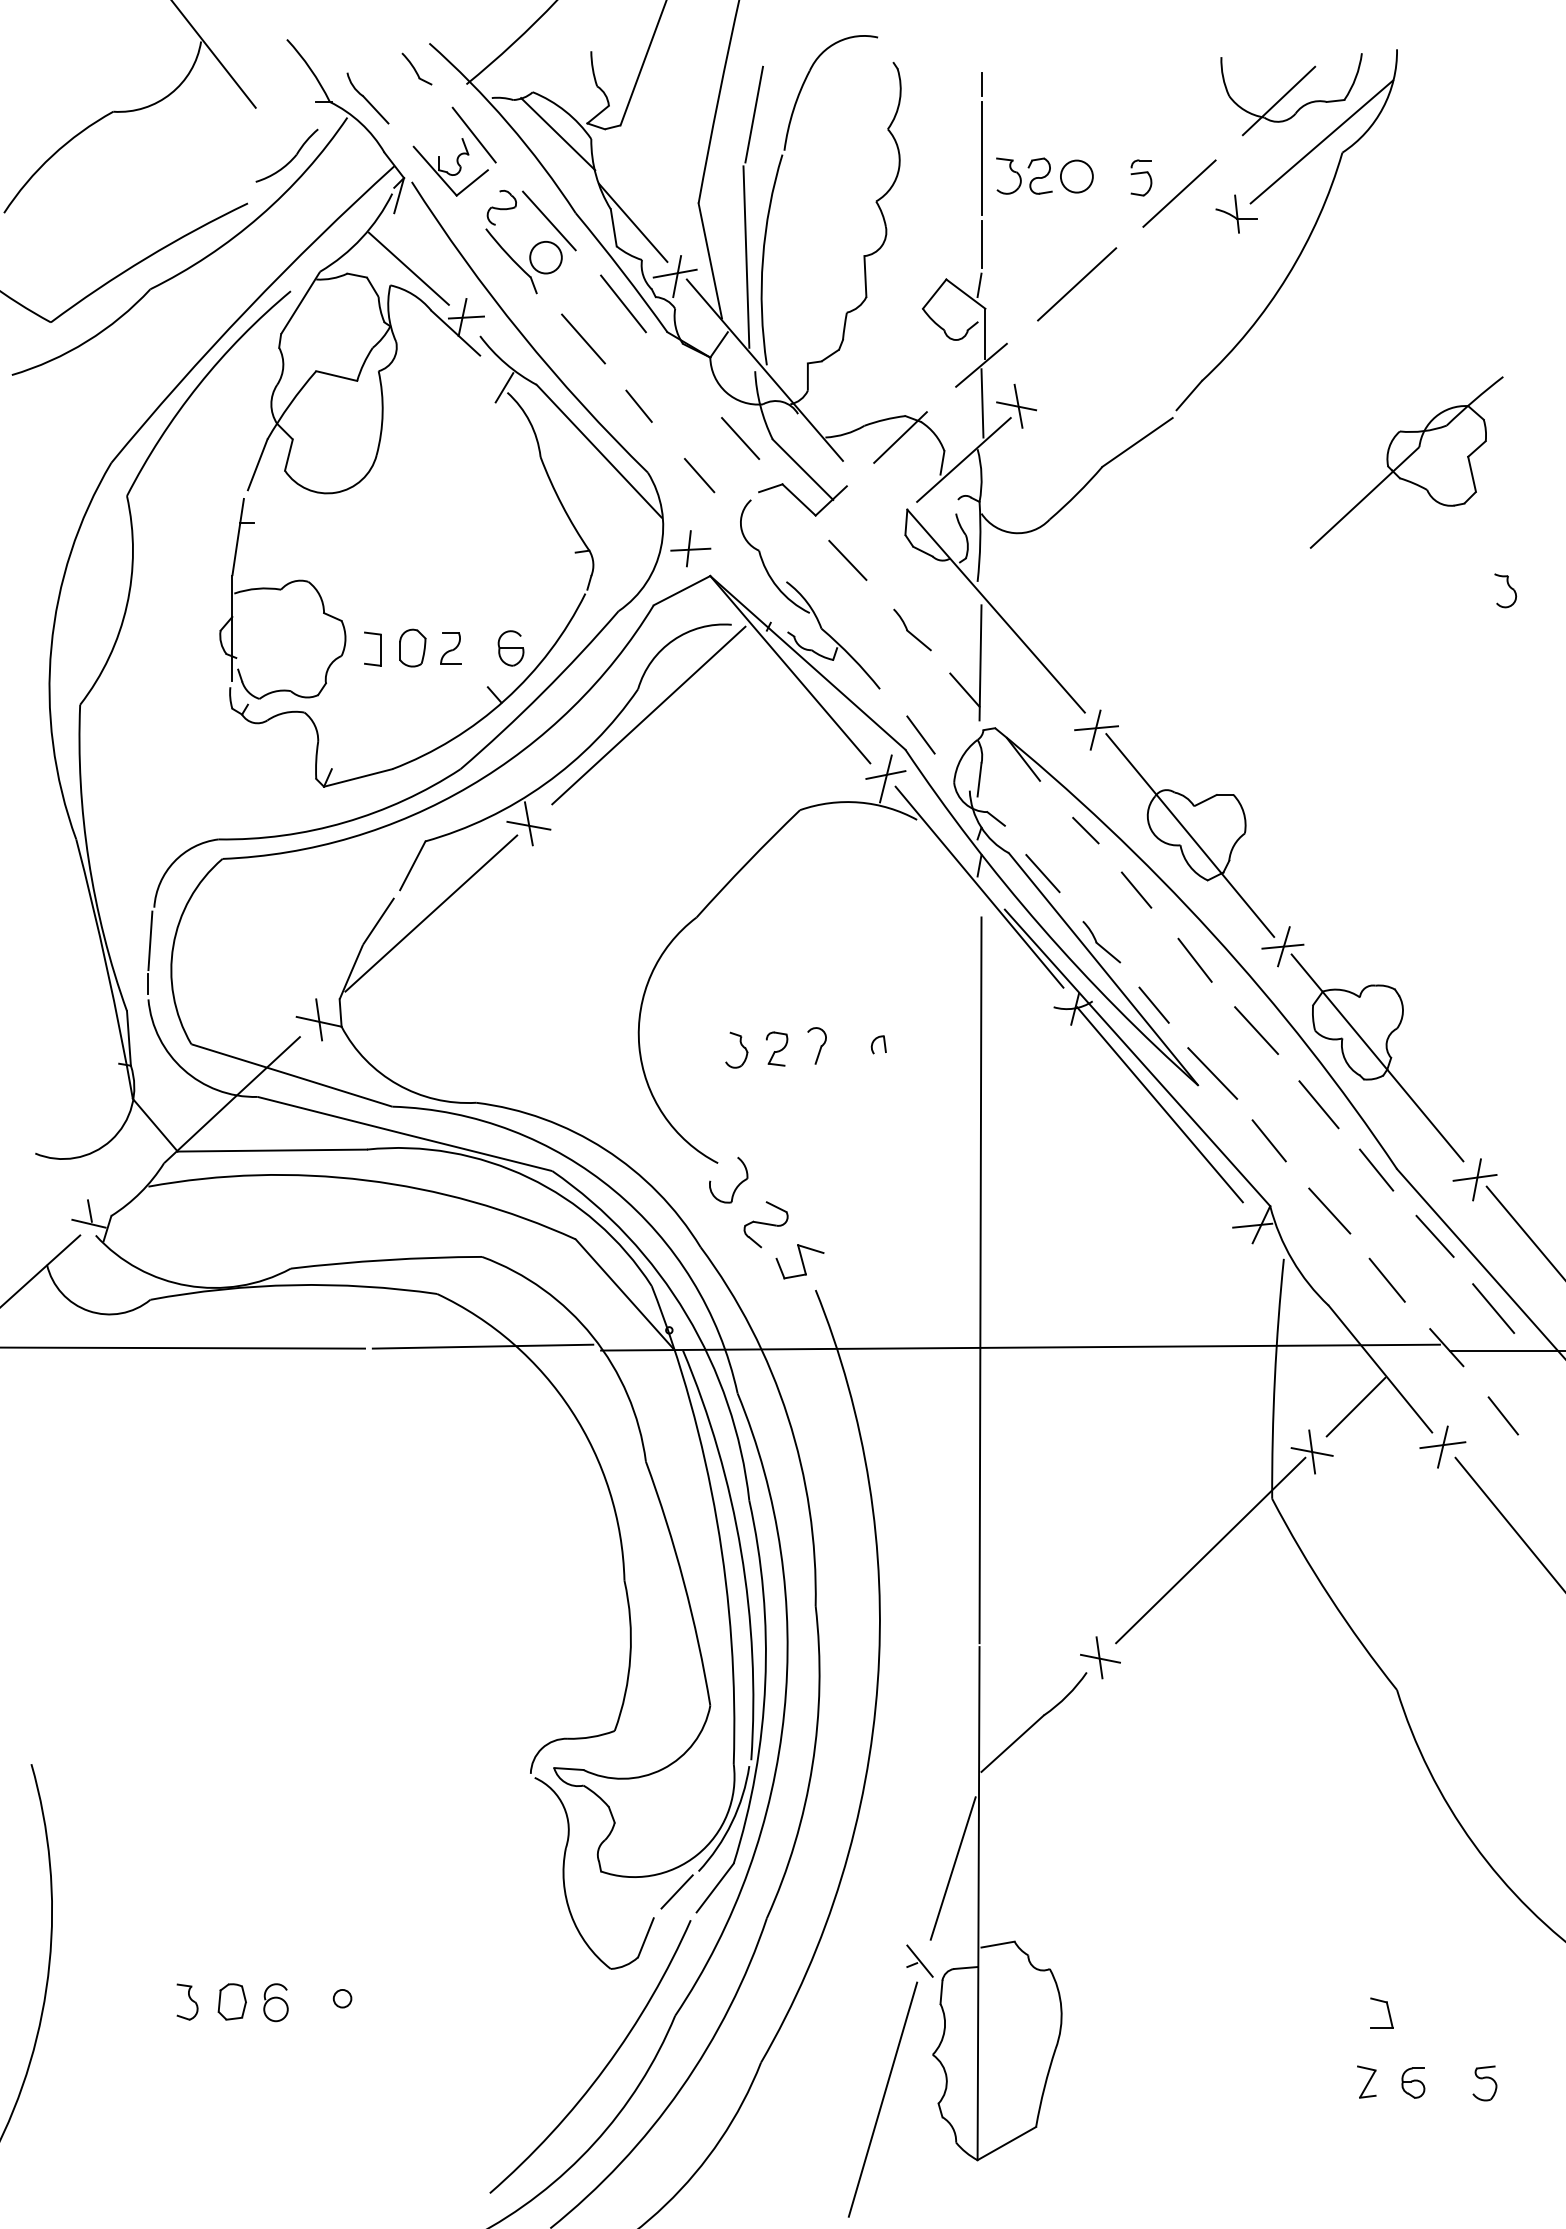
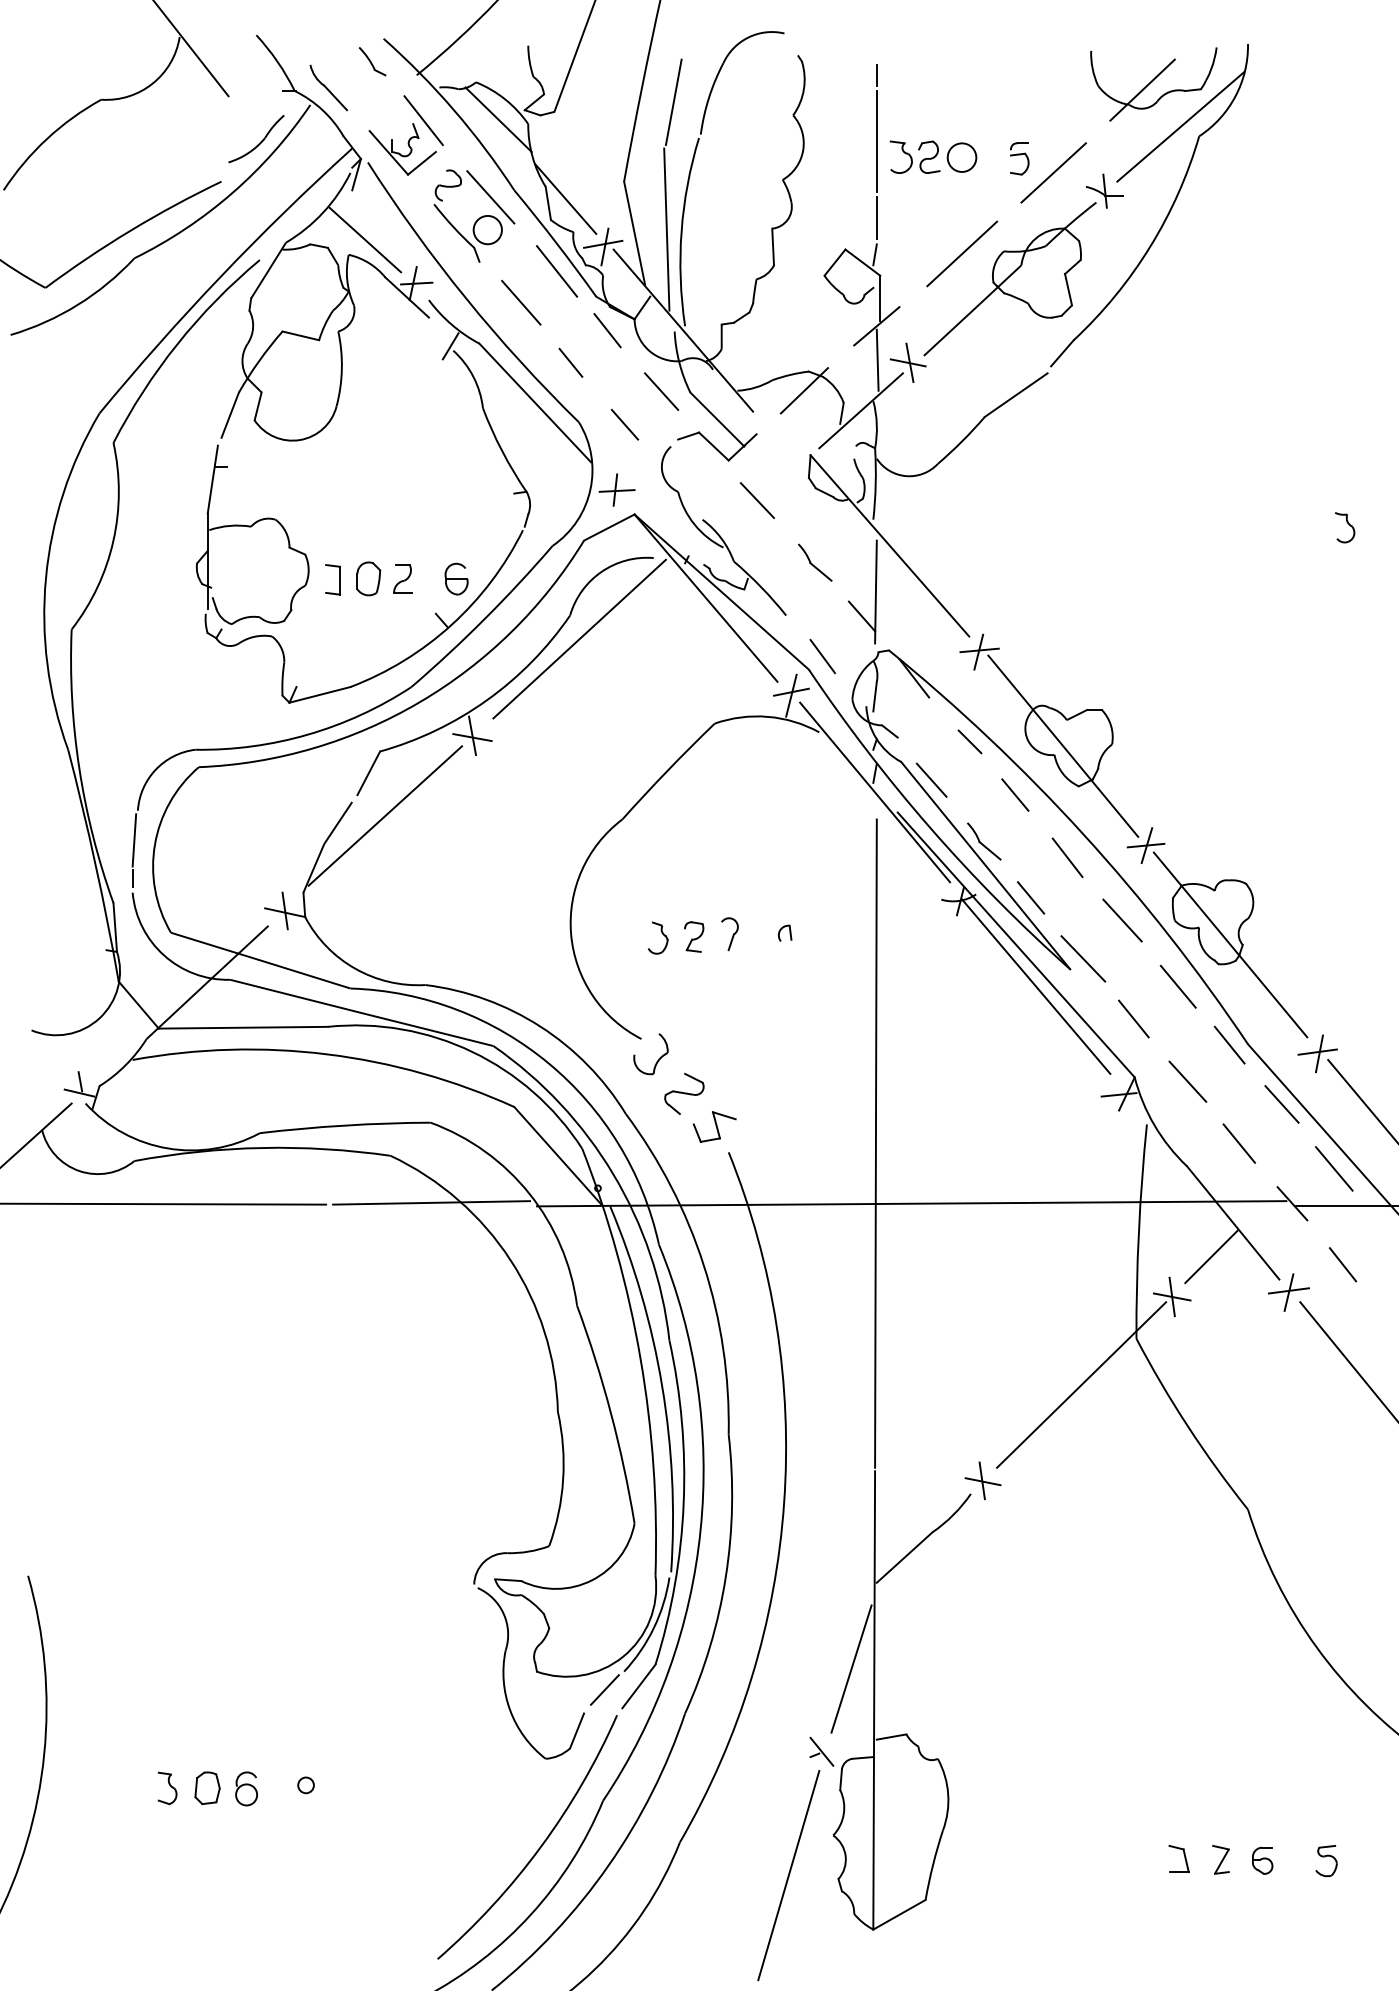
line: (679, 369) -> (607, 329), added
part: (1406, 462) -> (1009, 279), moved
part: (1387, 2010) -> (1184, 1856), moved

